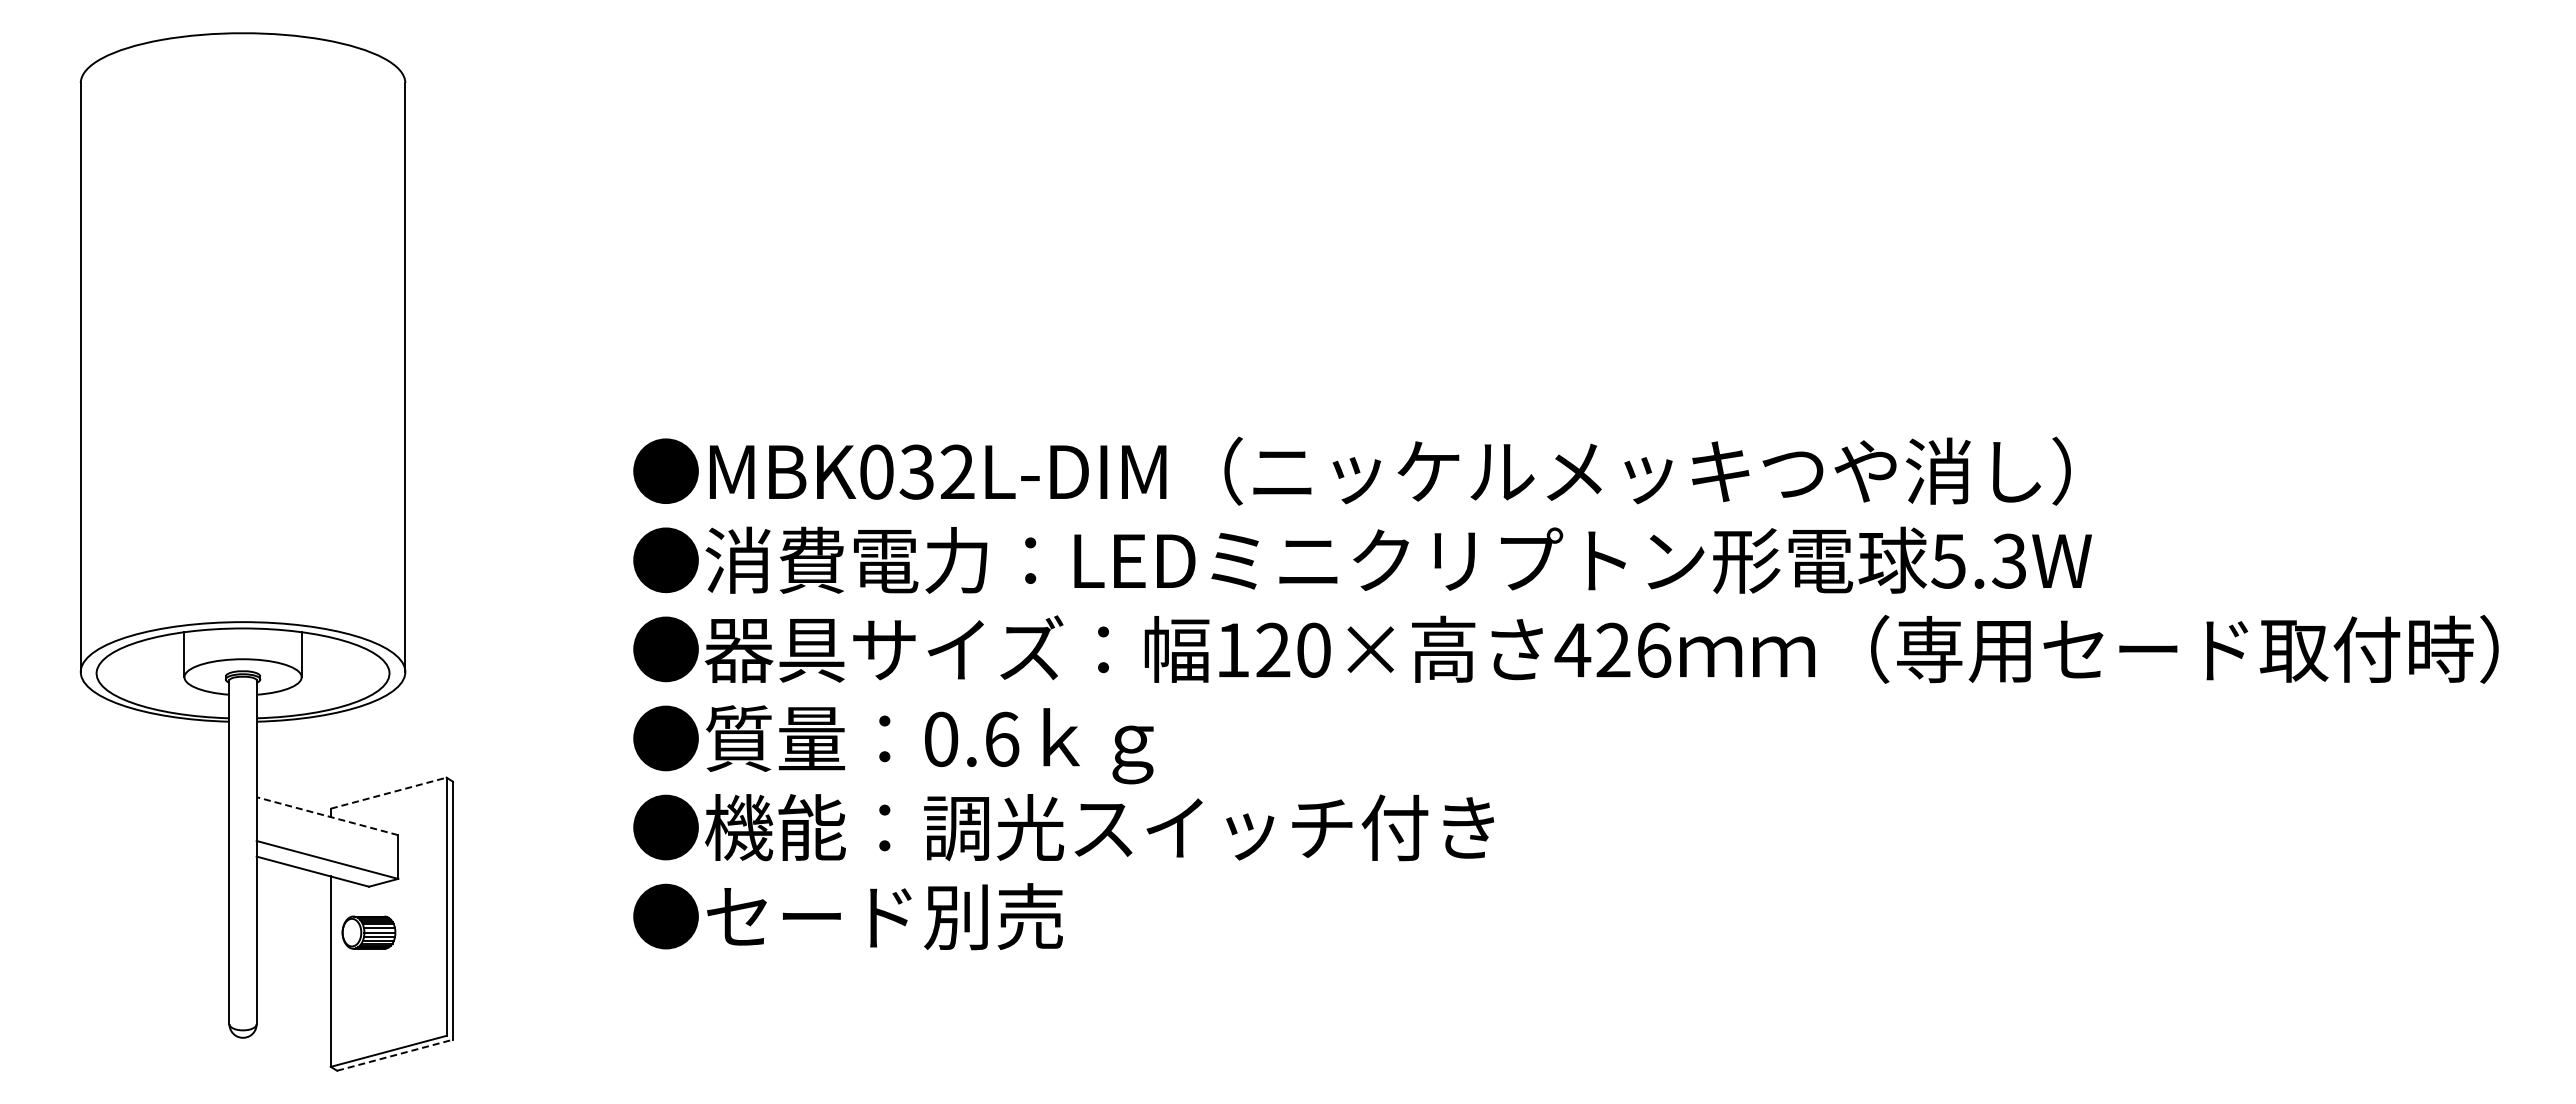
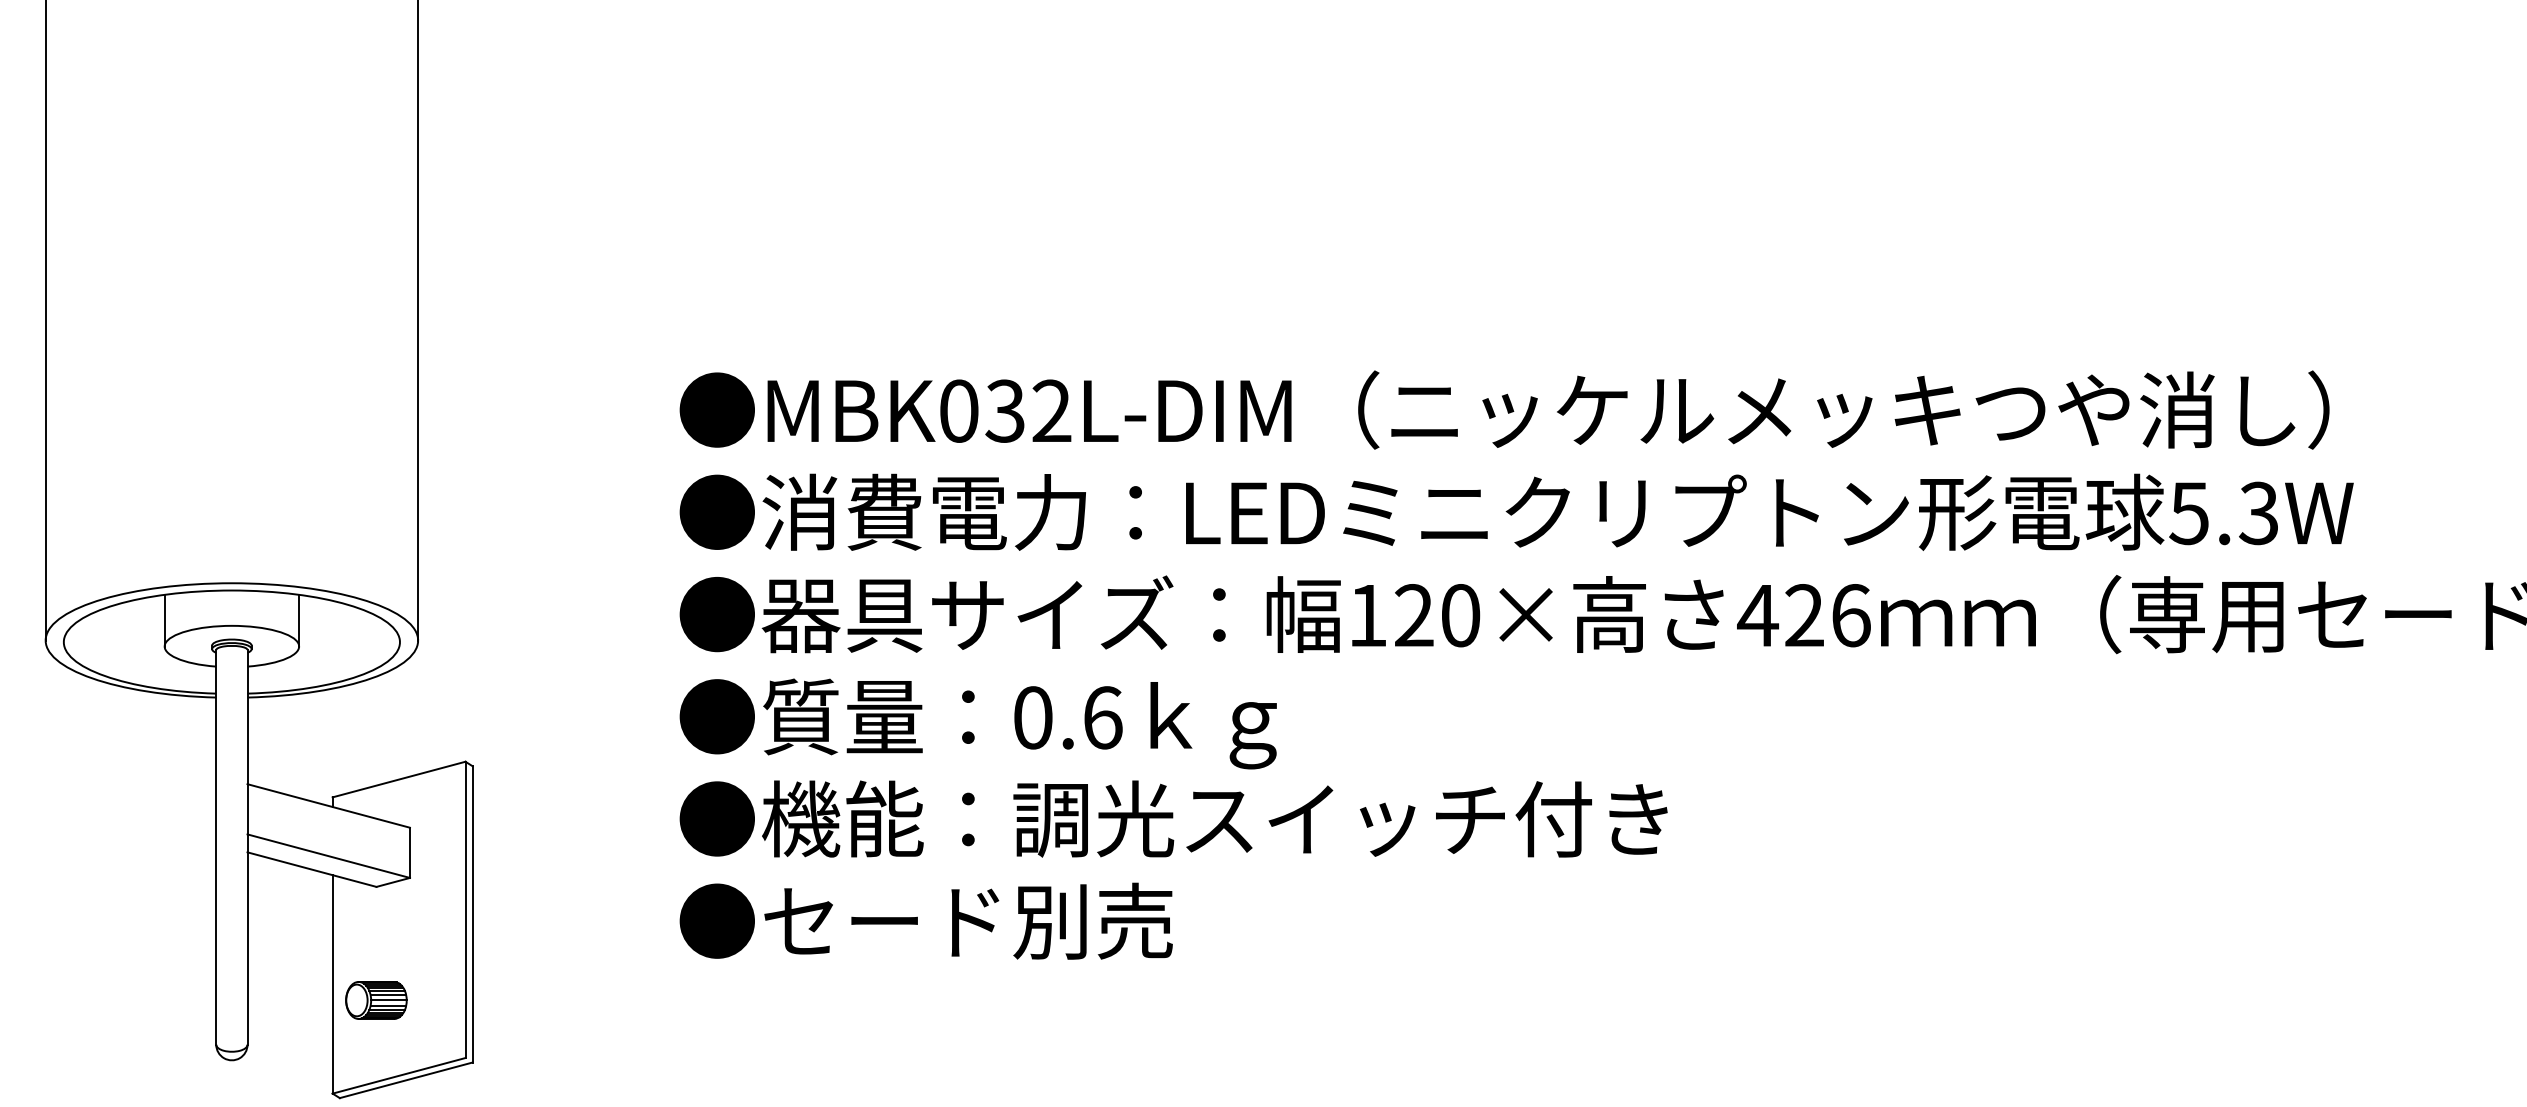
line: (388, 793) -> (398, 779), dashed -> solid
line: (326, 816) -> (327, 806), dashed -> solid
part: (368, 932) -> (375, 1000), moved
line: (394, 1055) -> (405, 1080), dashed -> solid

